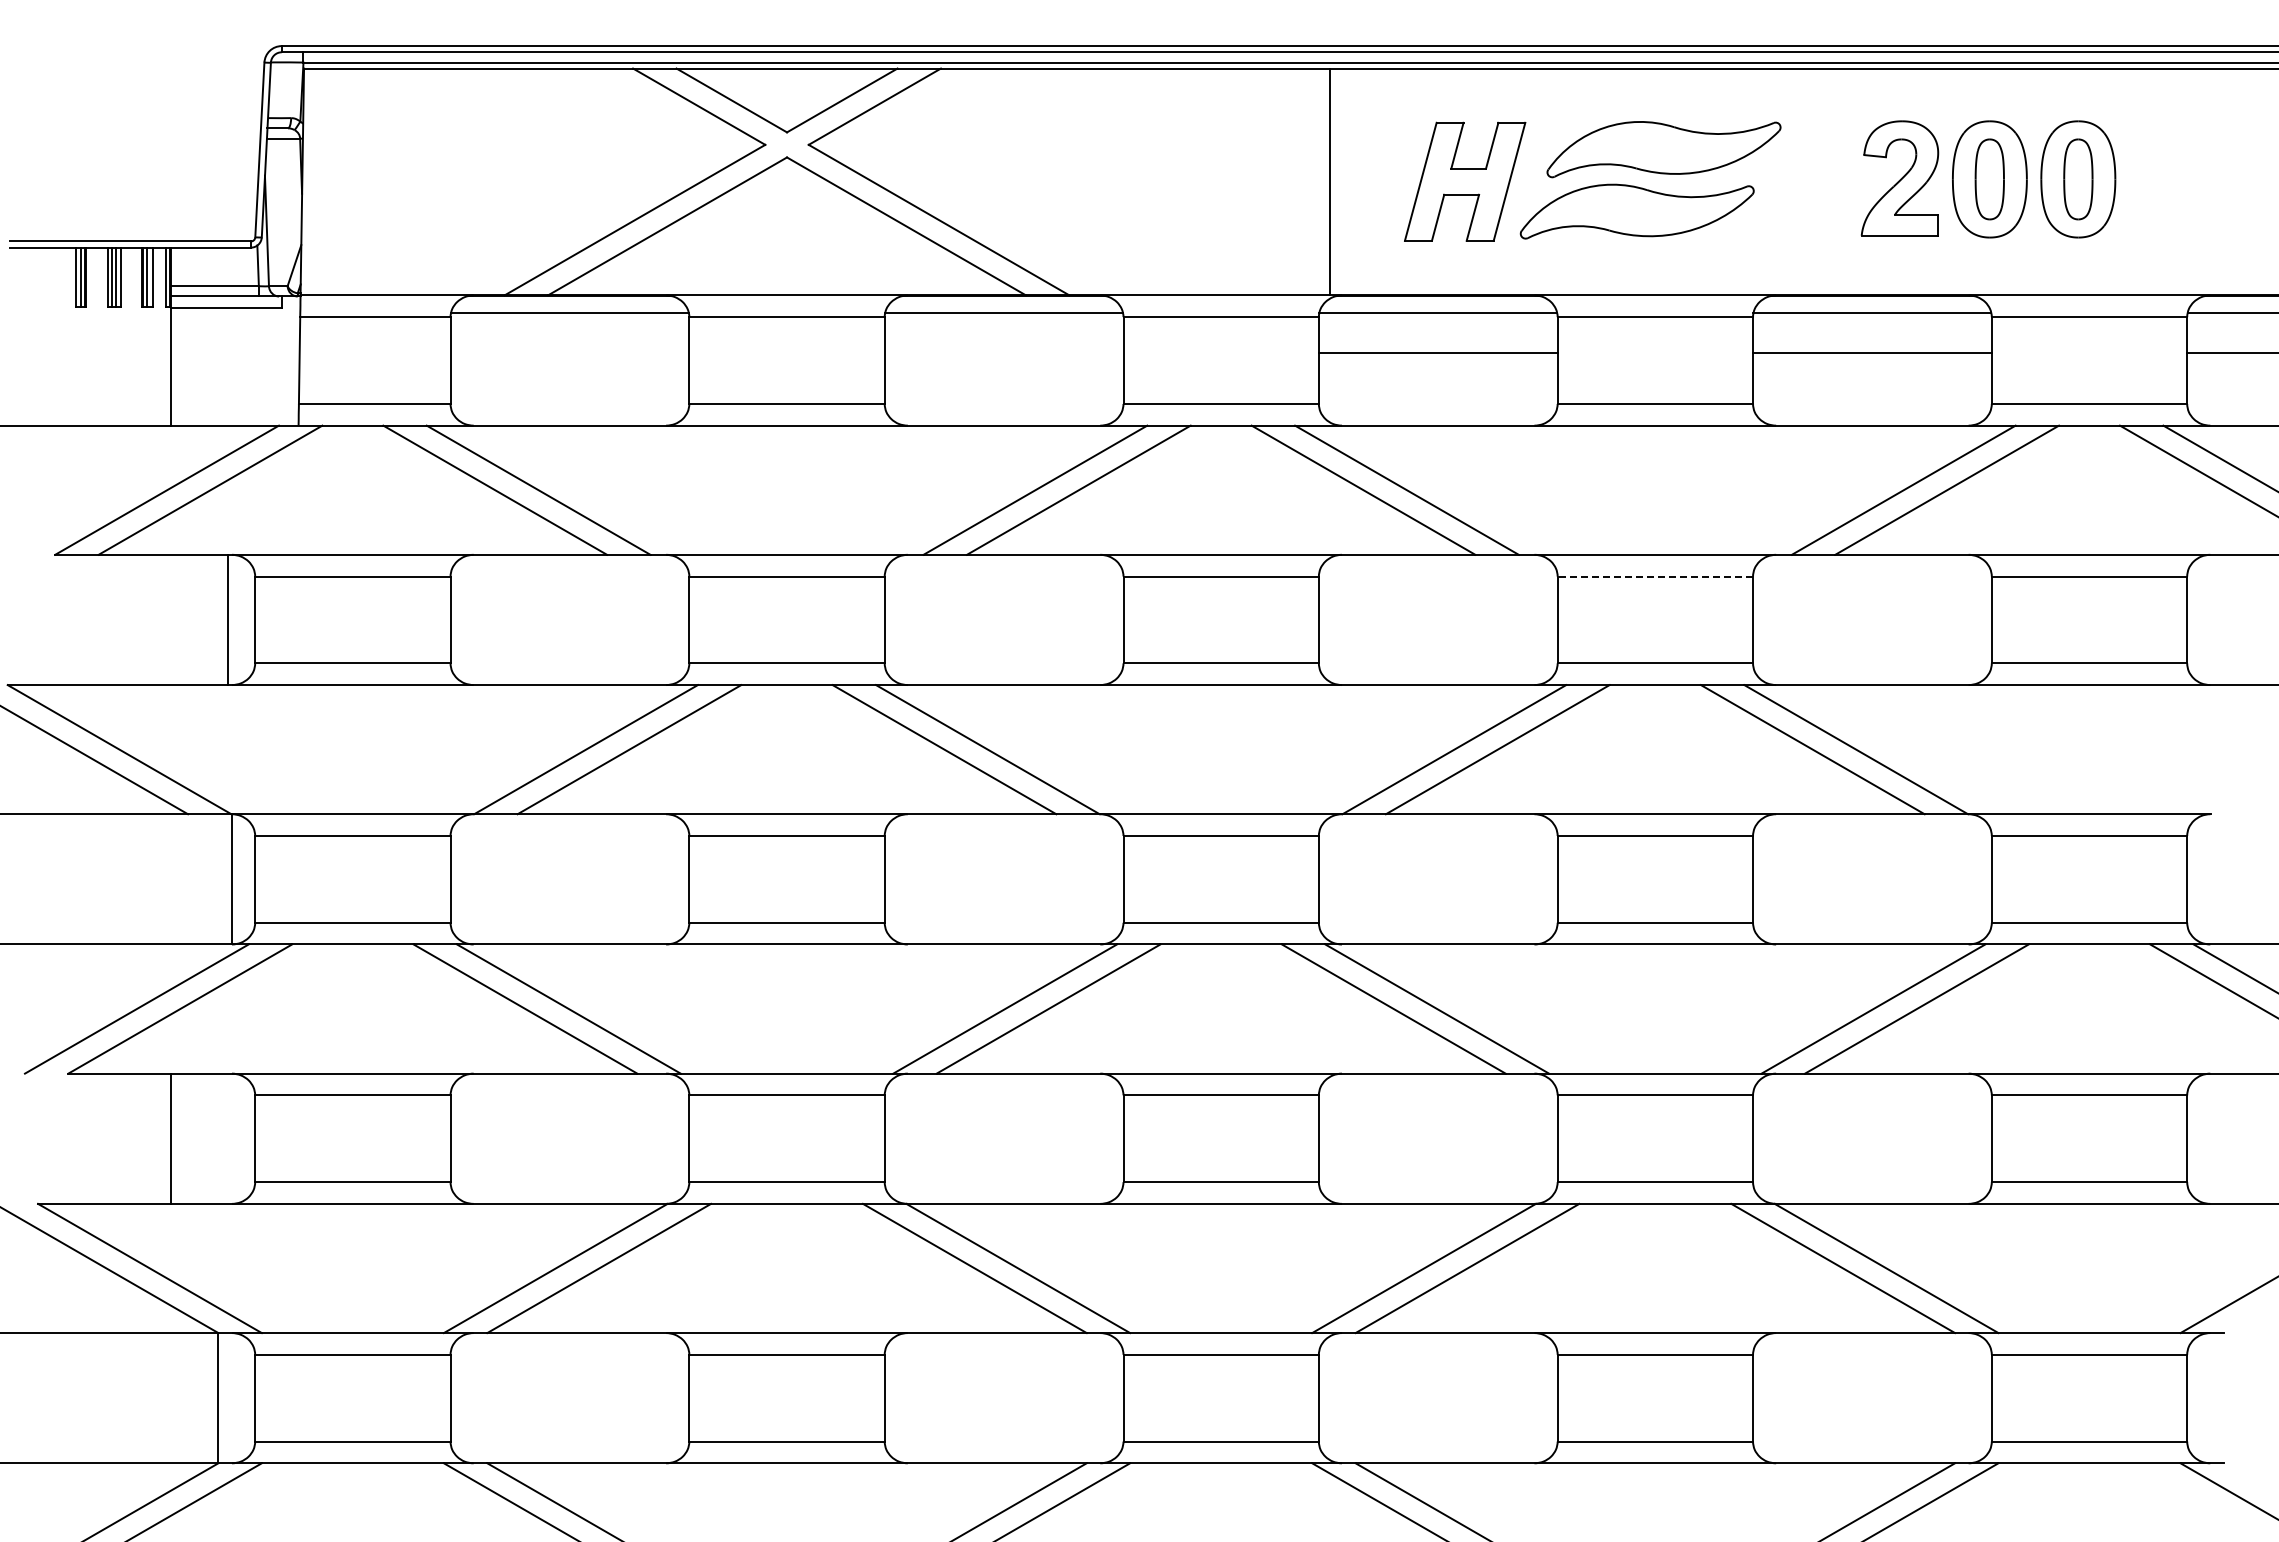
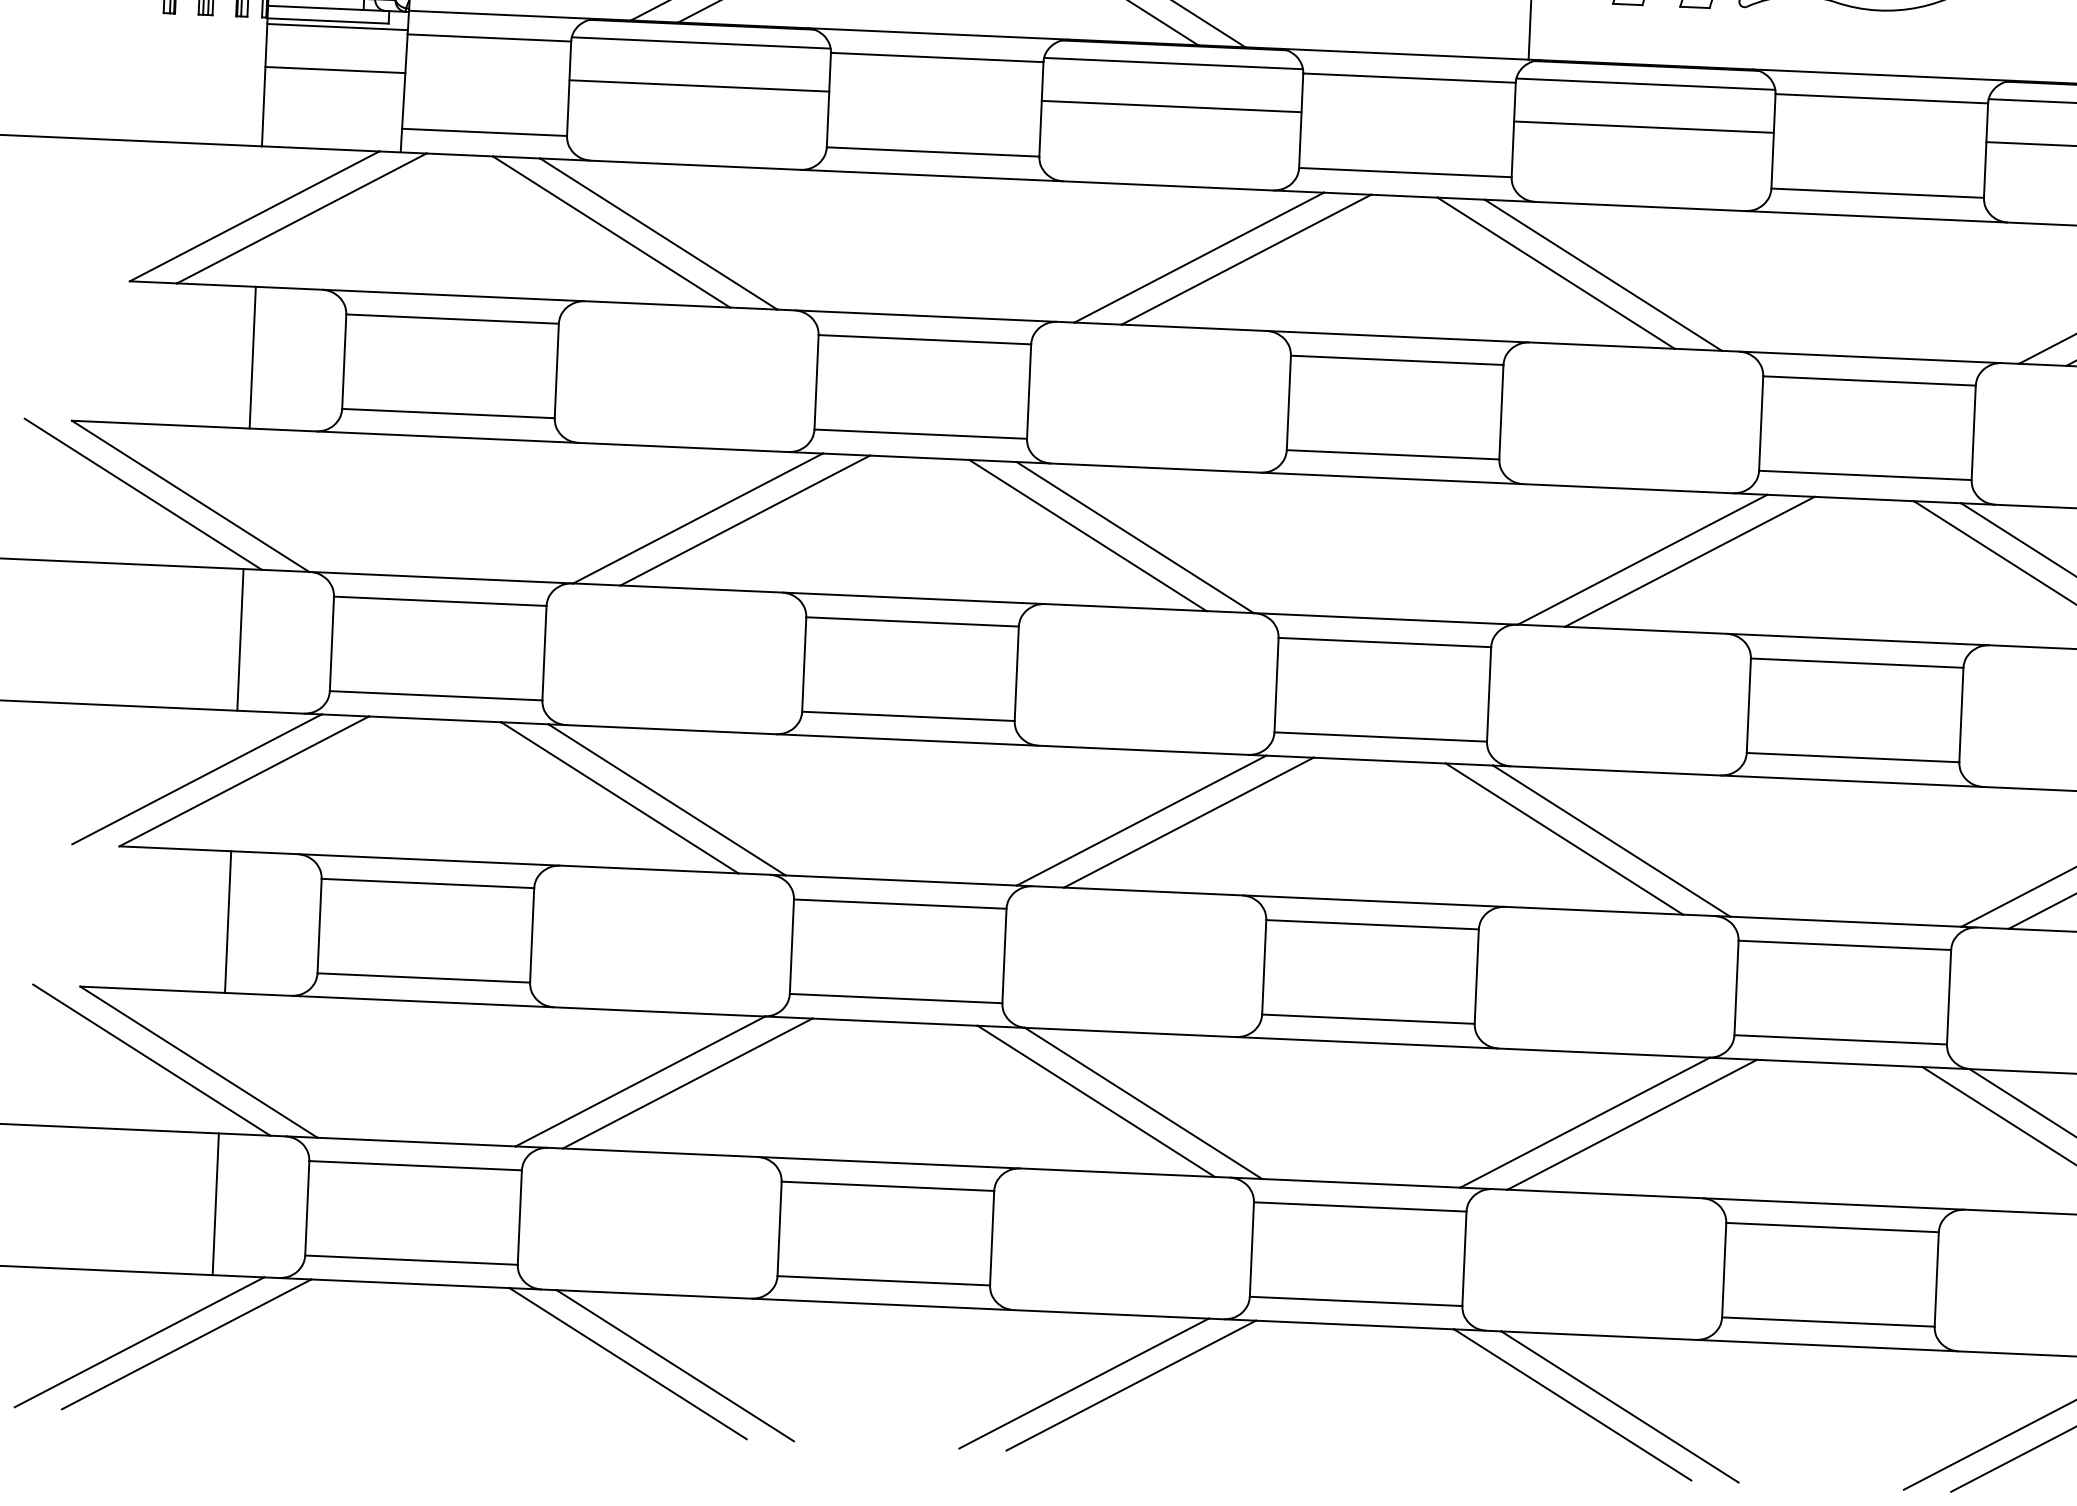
line: (235, 313) -> (337, 27), added
line: (235, 352) -> (335, 69), added
line: (569, 352) -> (698, 85), added
line: (1003, 352) -> (1171, 106), added
line: (1655, 576) -> (1869, 380), dashed -> solid
line: (228, 619) -> (253, 357), moved
line: (232, 879) -> (240, 640), moved
line: (218, 1398) -> (216, 1204), moved

